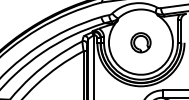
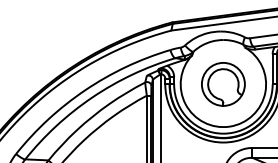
part: (141, 42) -> (223, 84), size x1.67

